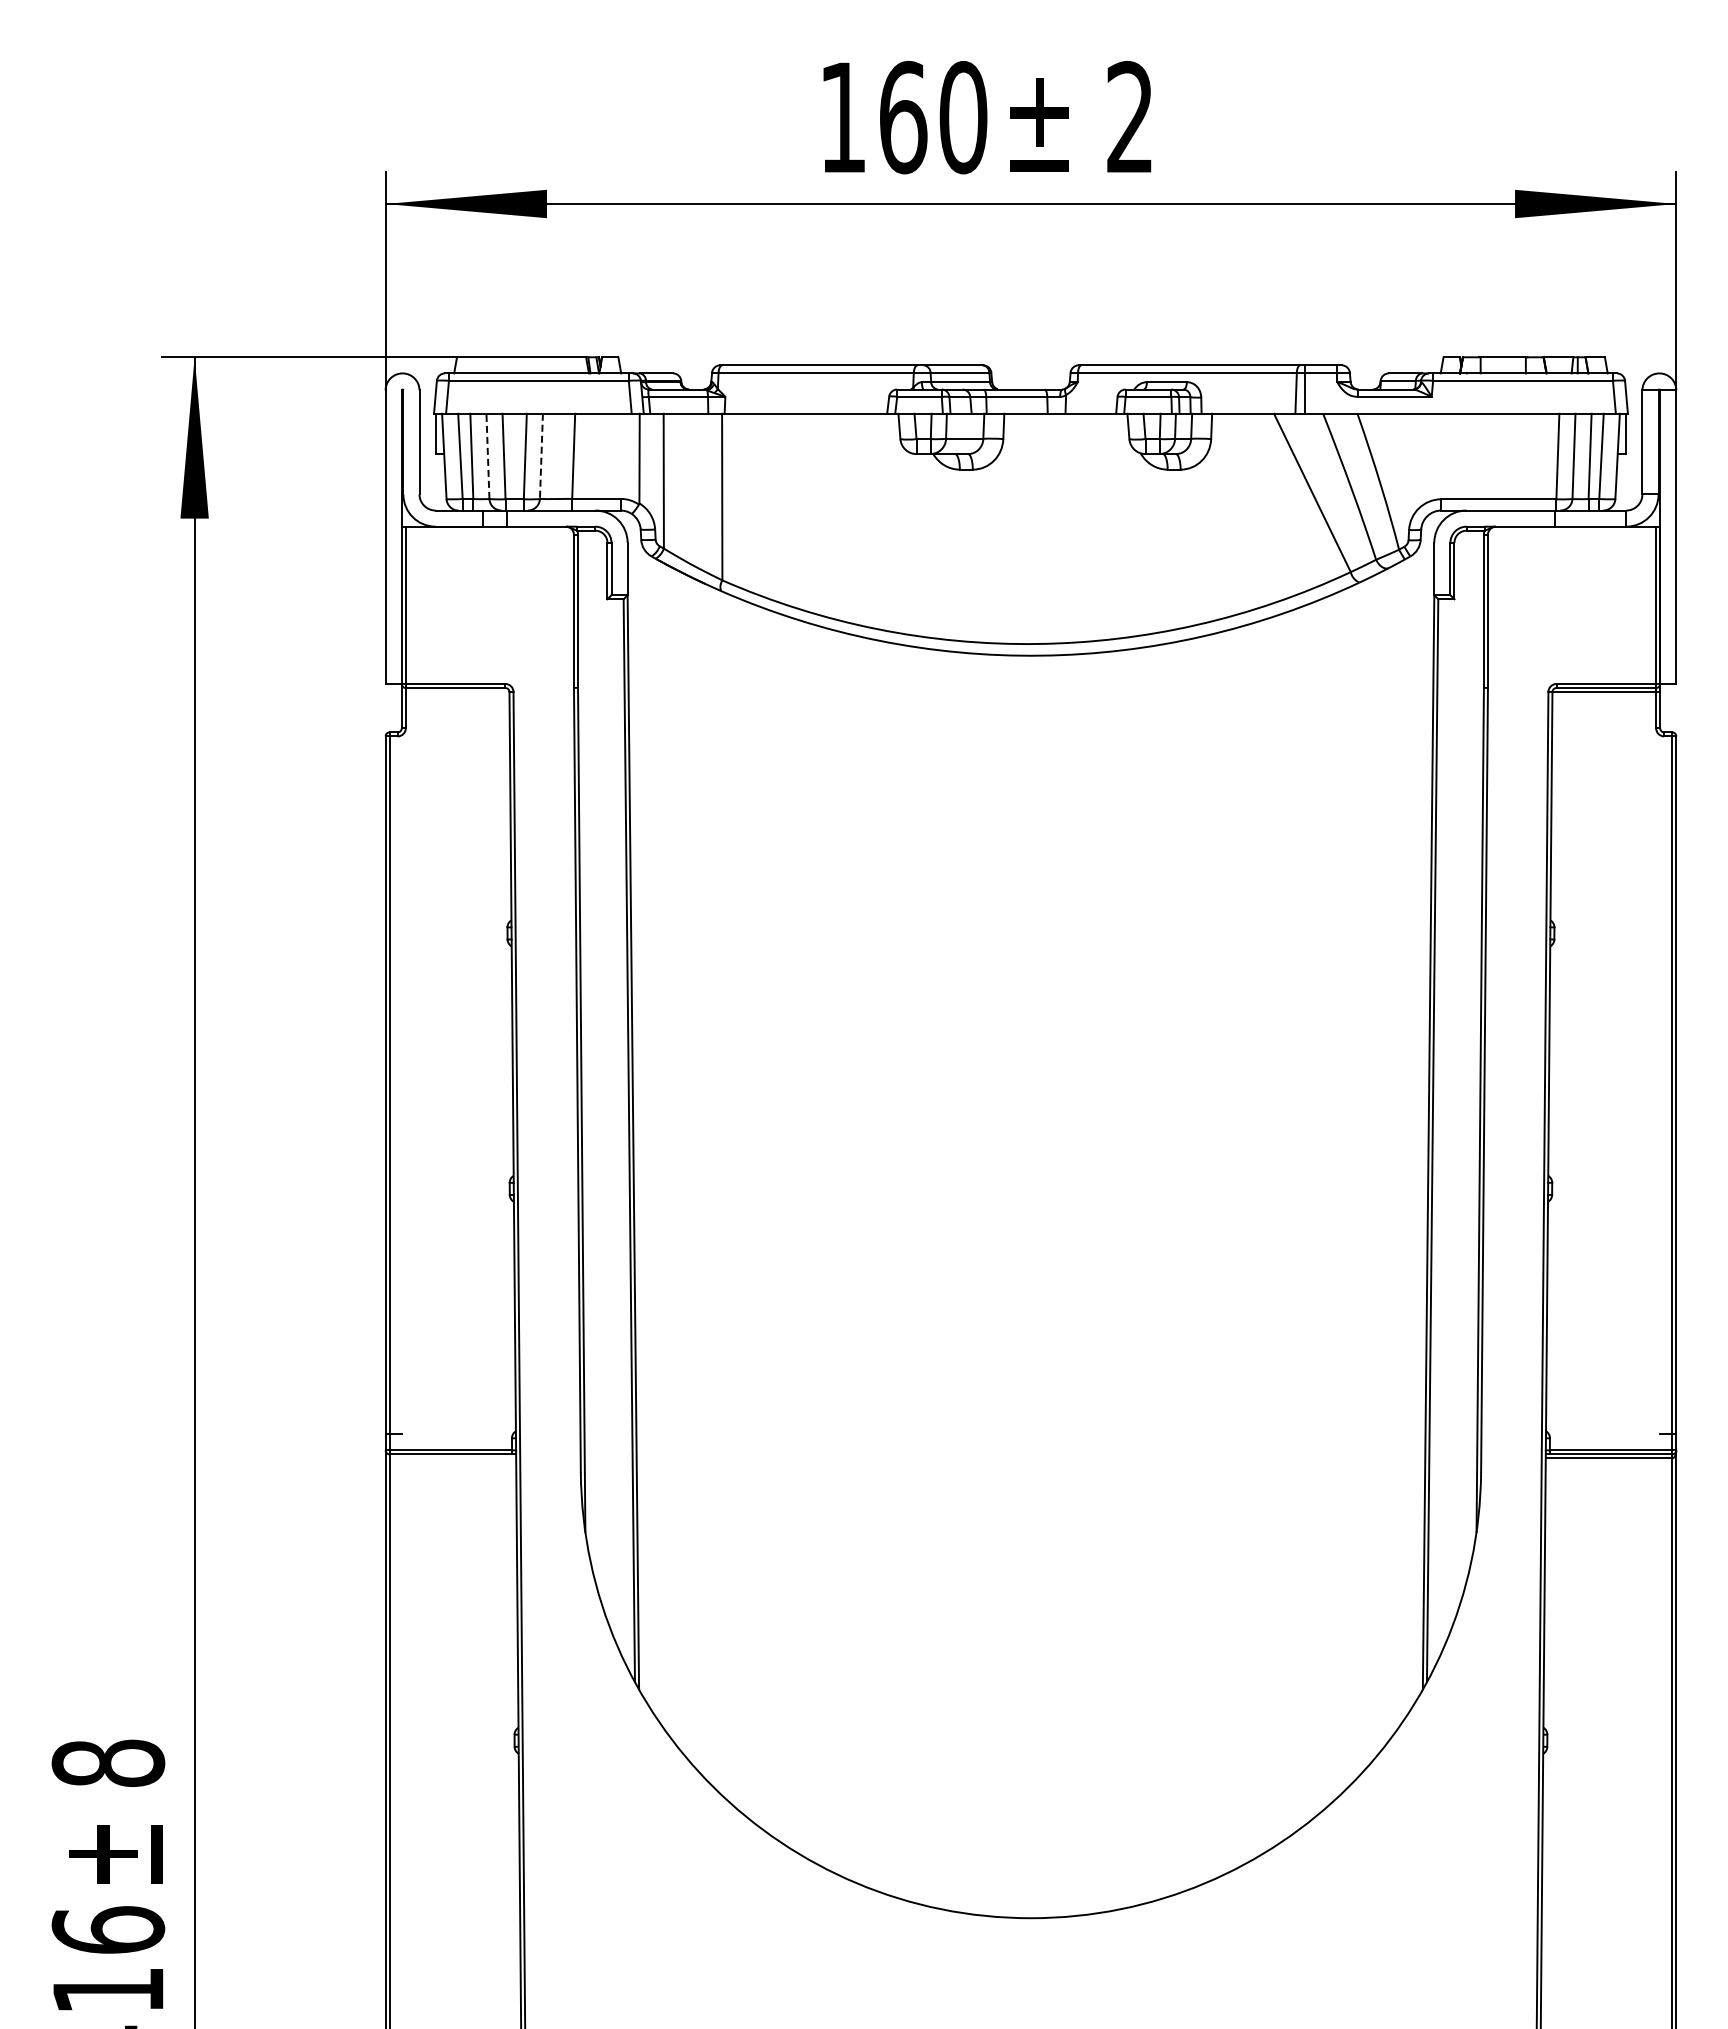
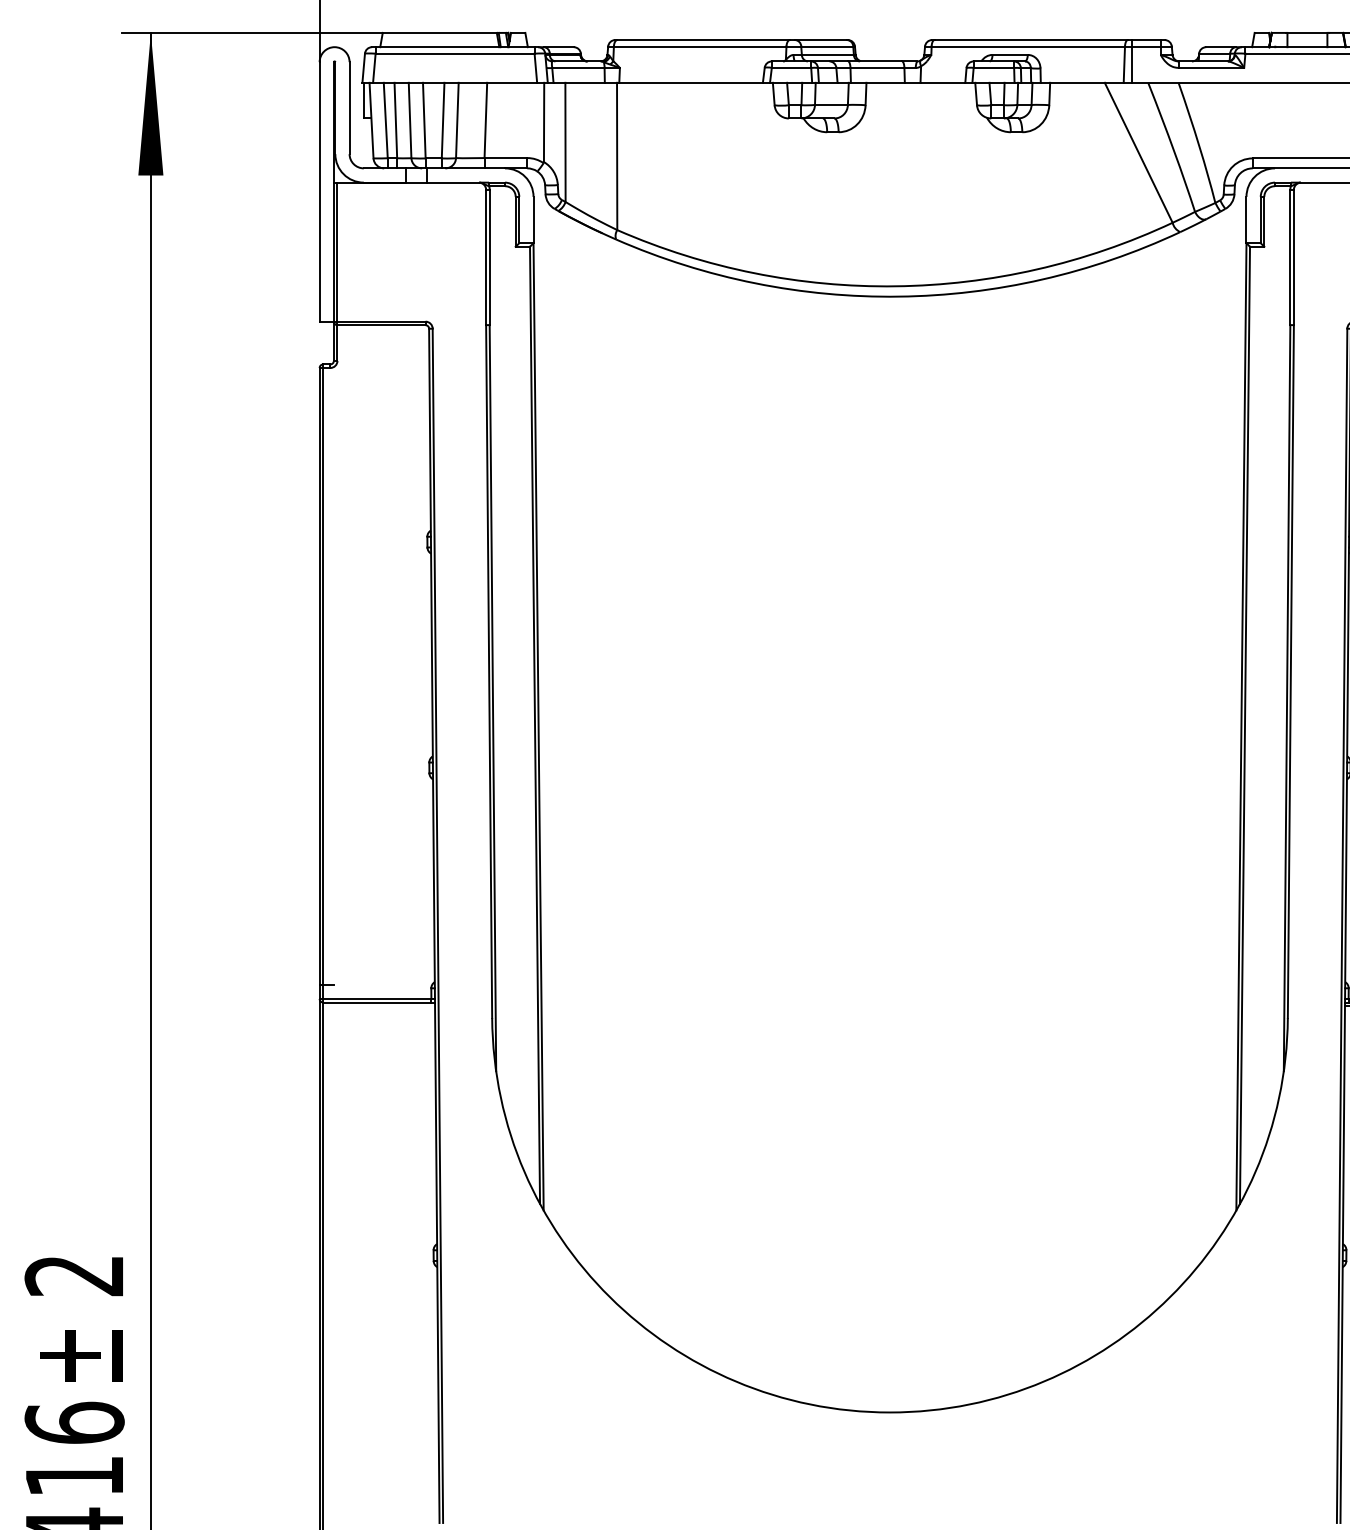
line: (487, 456) -> (409, 120), dashed -> solid
line: (541, 456) -> (457, 120), dashed -> solid
text: (108, 1762) -> (74, 1274), 8 -> 2

